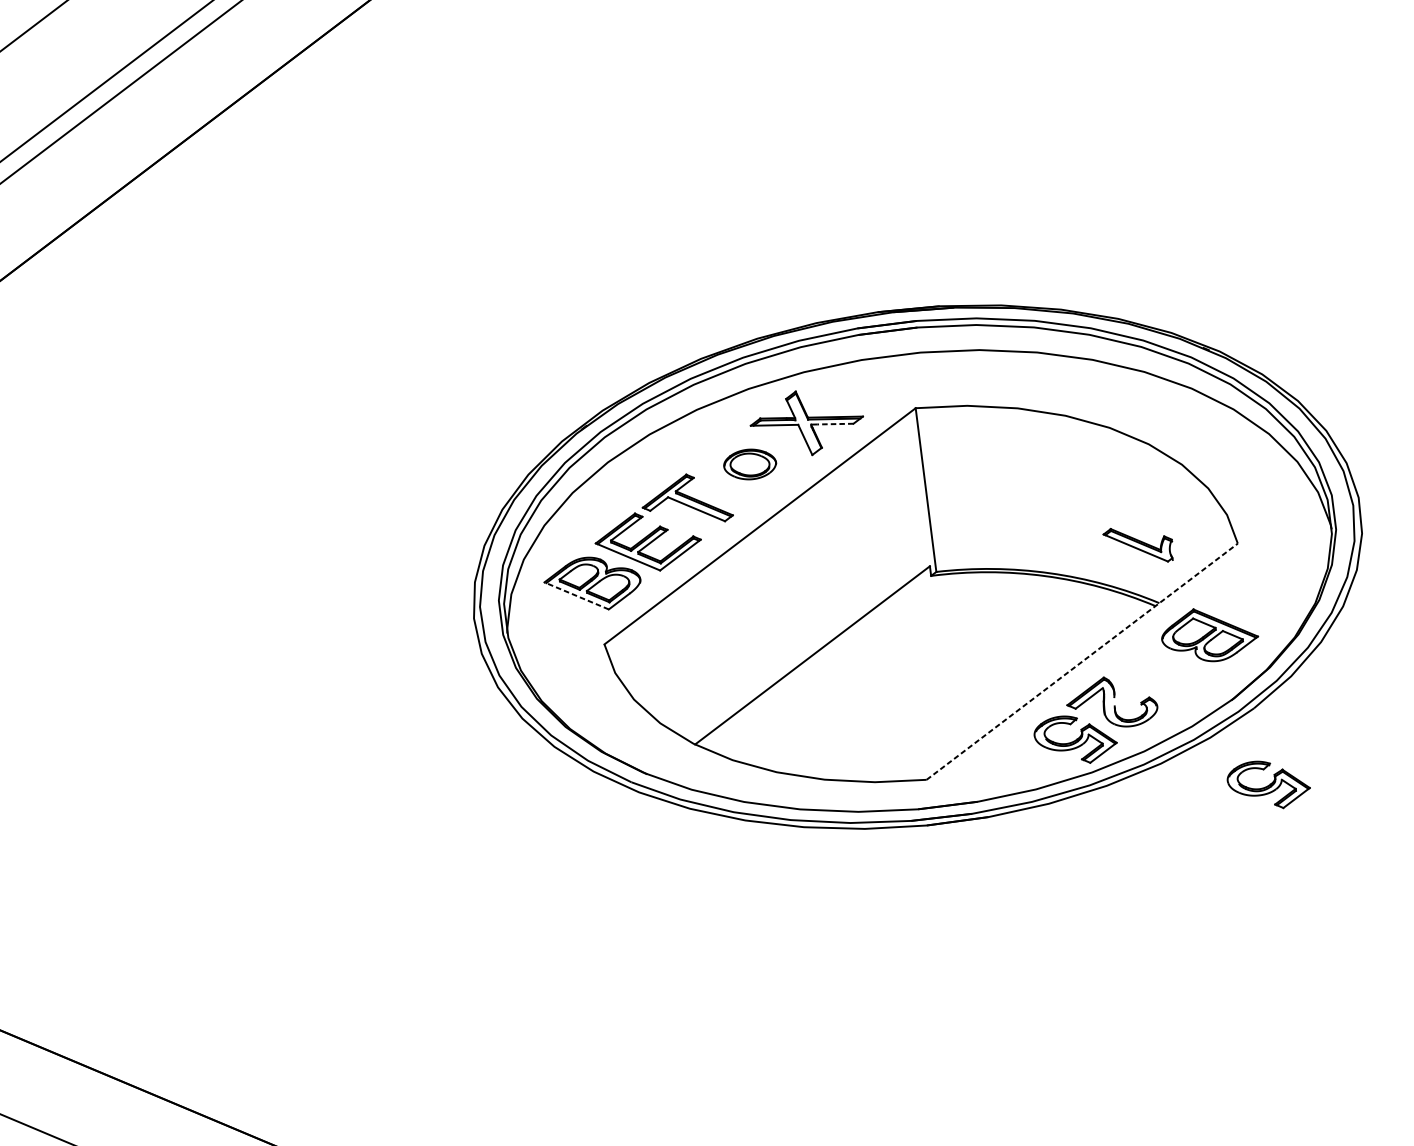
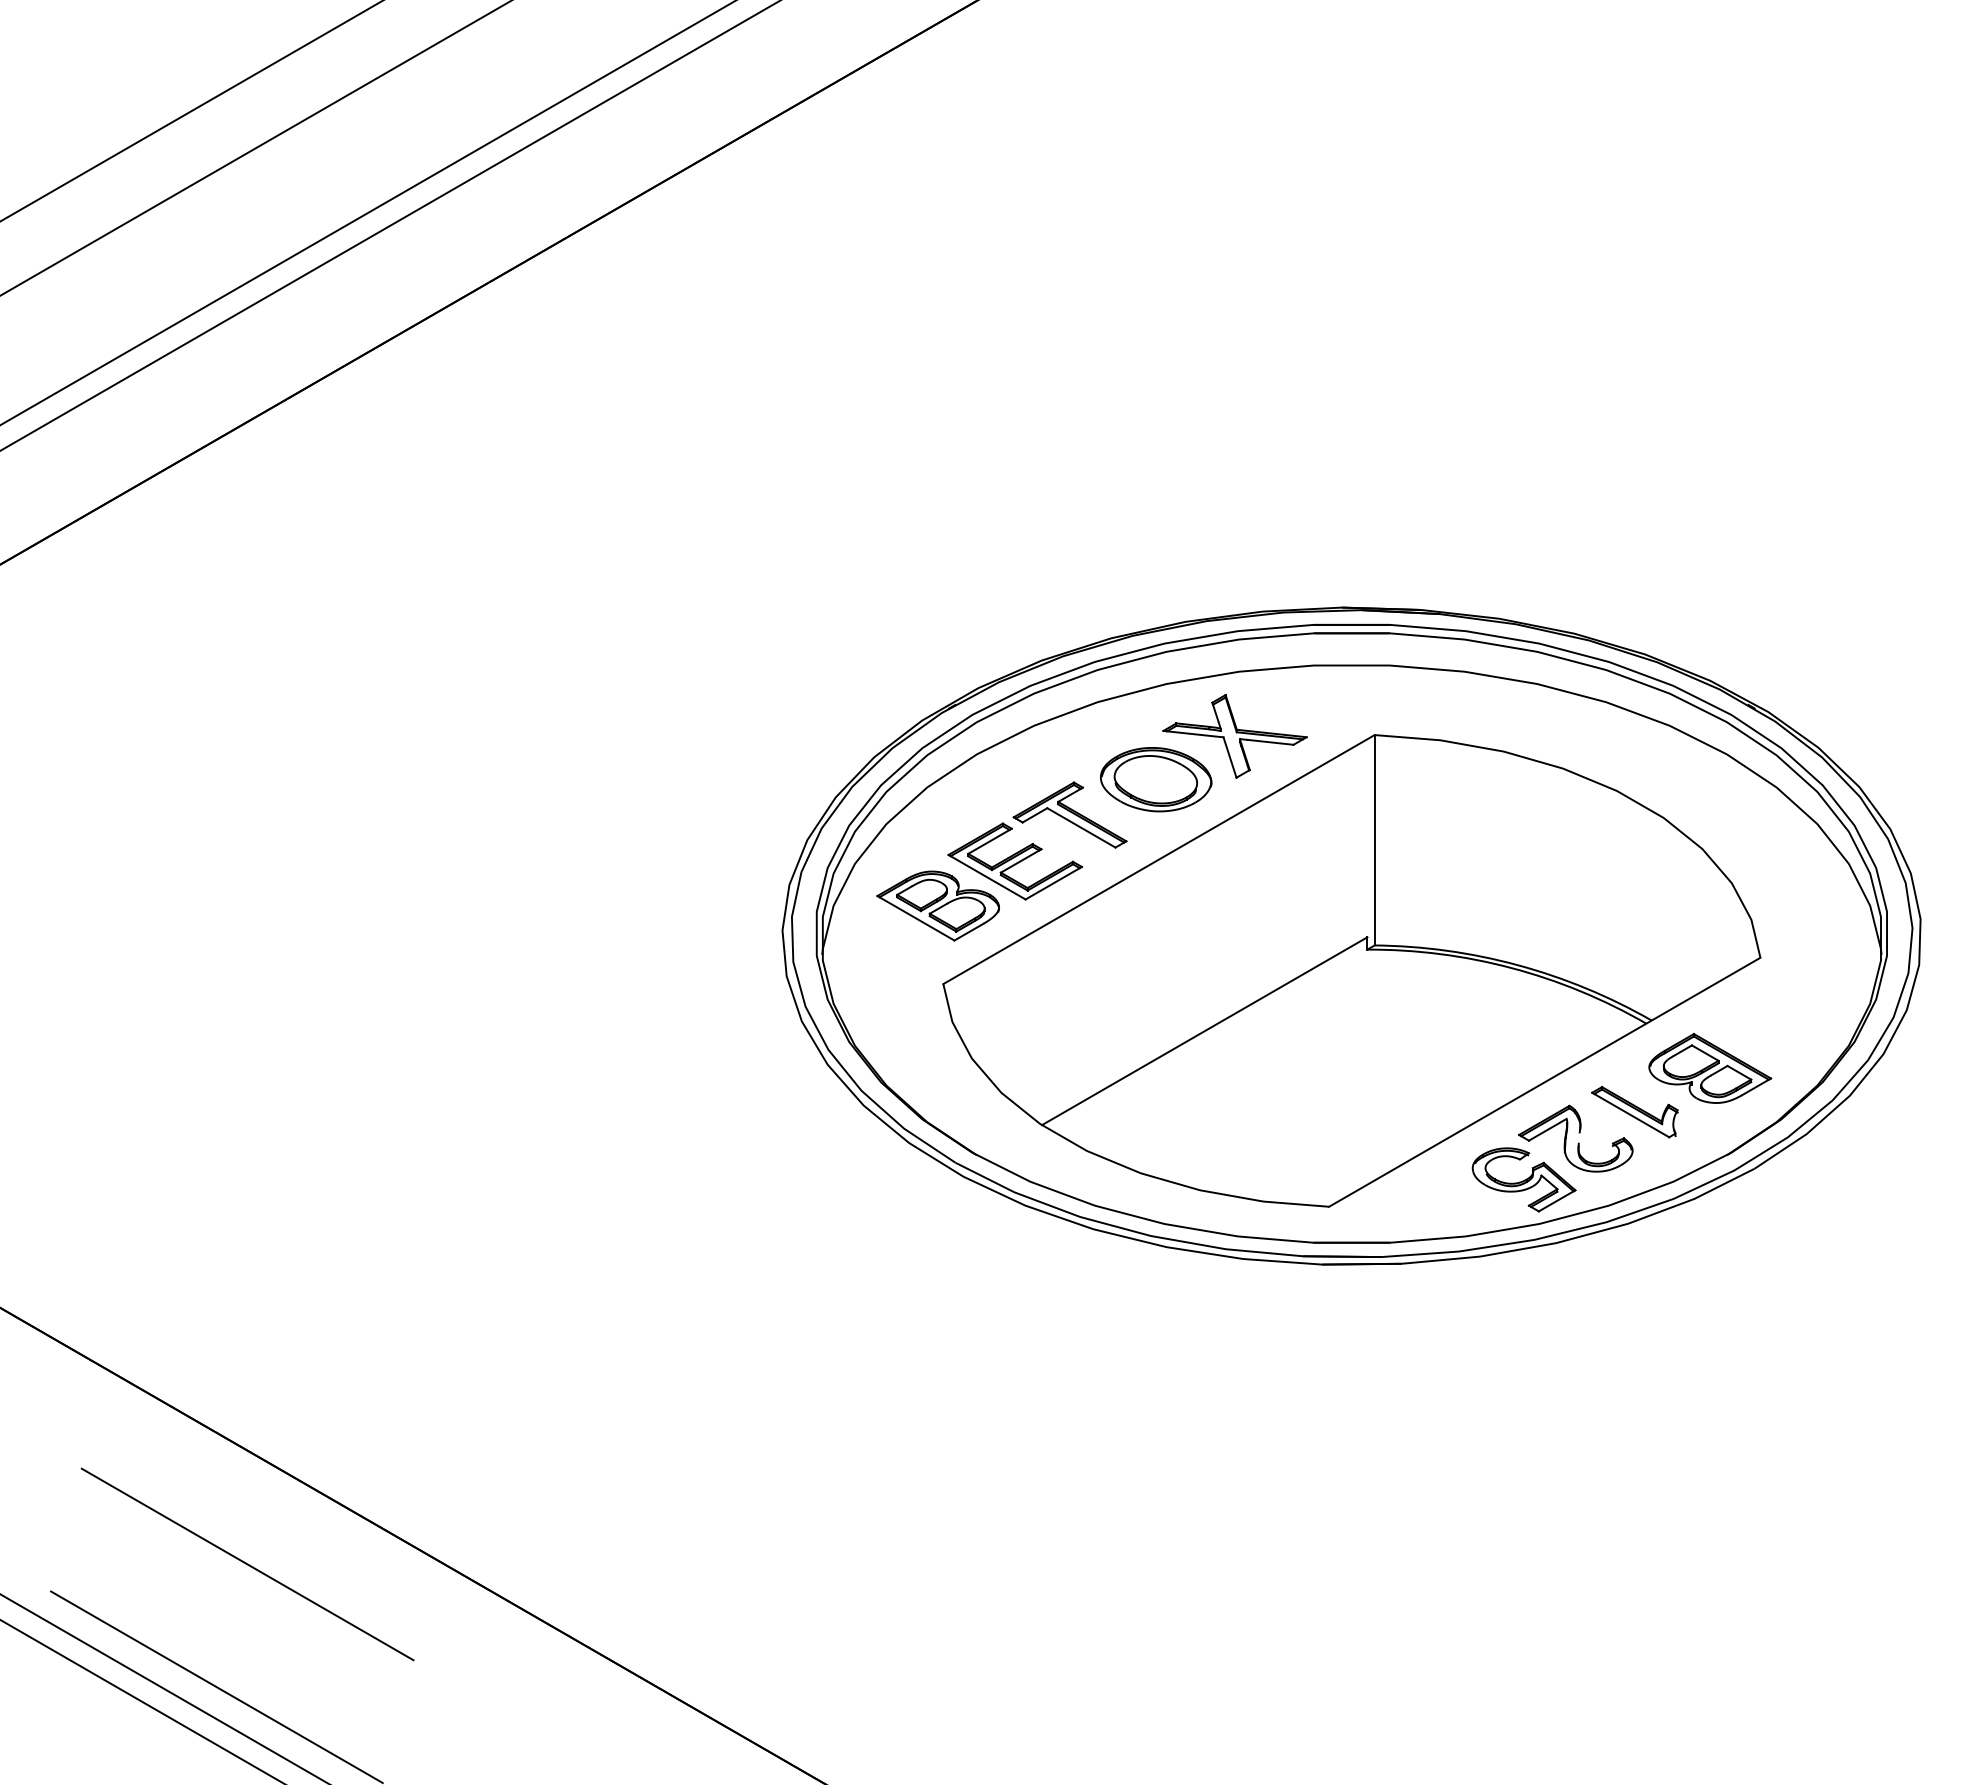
line: (835, 424) -> (1270, 742), dashed -> solid
part: (750, 464) -> (1156, 779), size x1.67
part: (1138, 545) -> (1634, 1112), moved
line: (576, 596) -> (915, 918), dashed -> solid
line: (1082, 661) -> (1545, 1082), dashed -> solid
part: (1268, 784) -> (1760, 1267), removed

